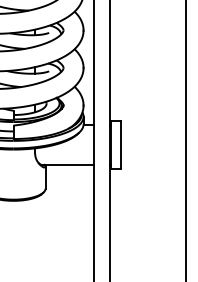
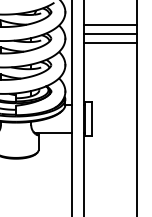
line: (147, 10) -> (110, 24), added
line: (147, 24) -> (110, 34), added
line: (147, 37) -> (110, 43), added

